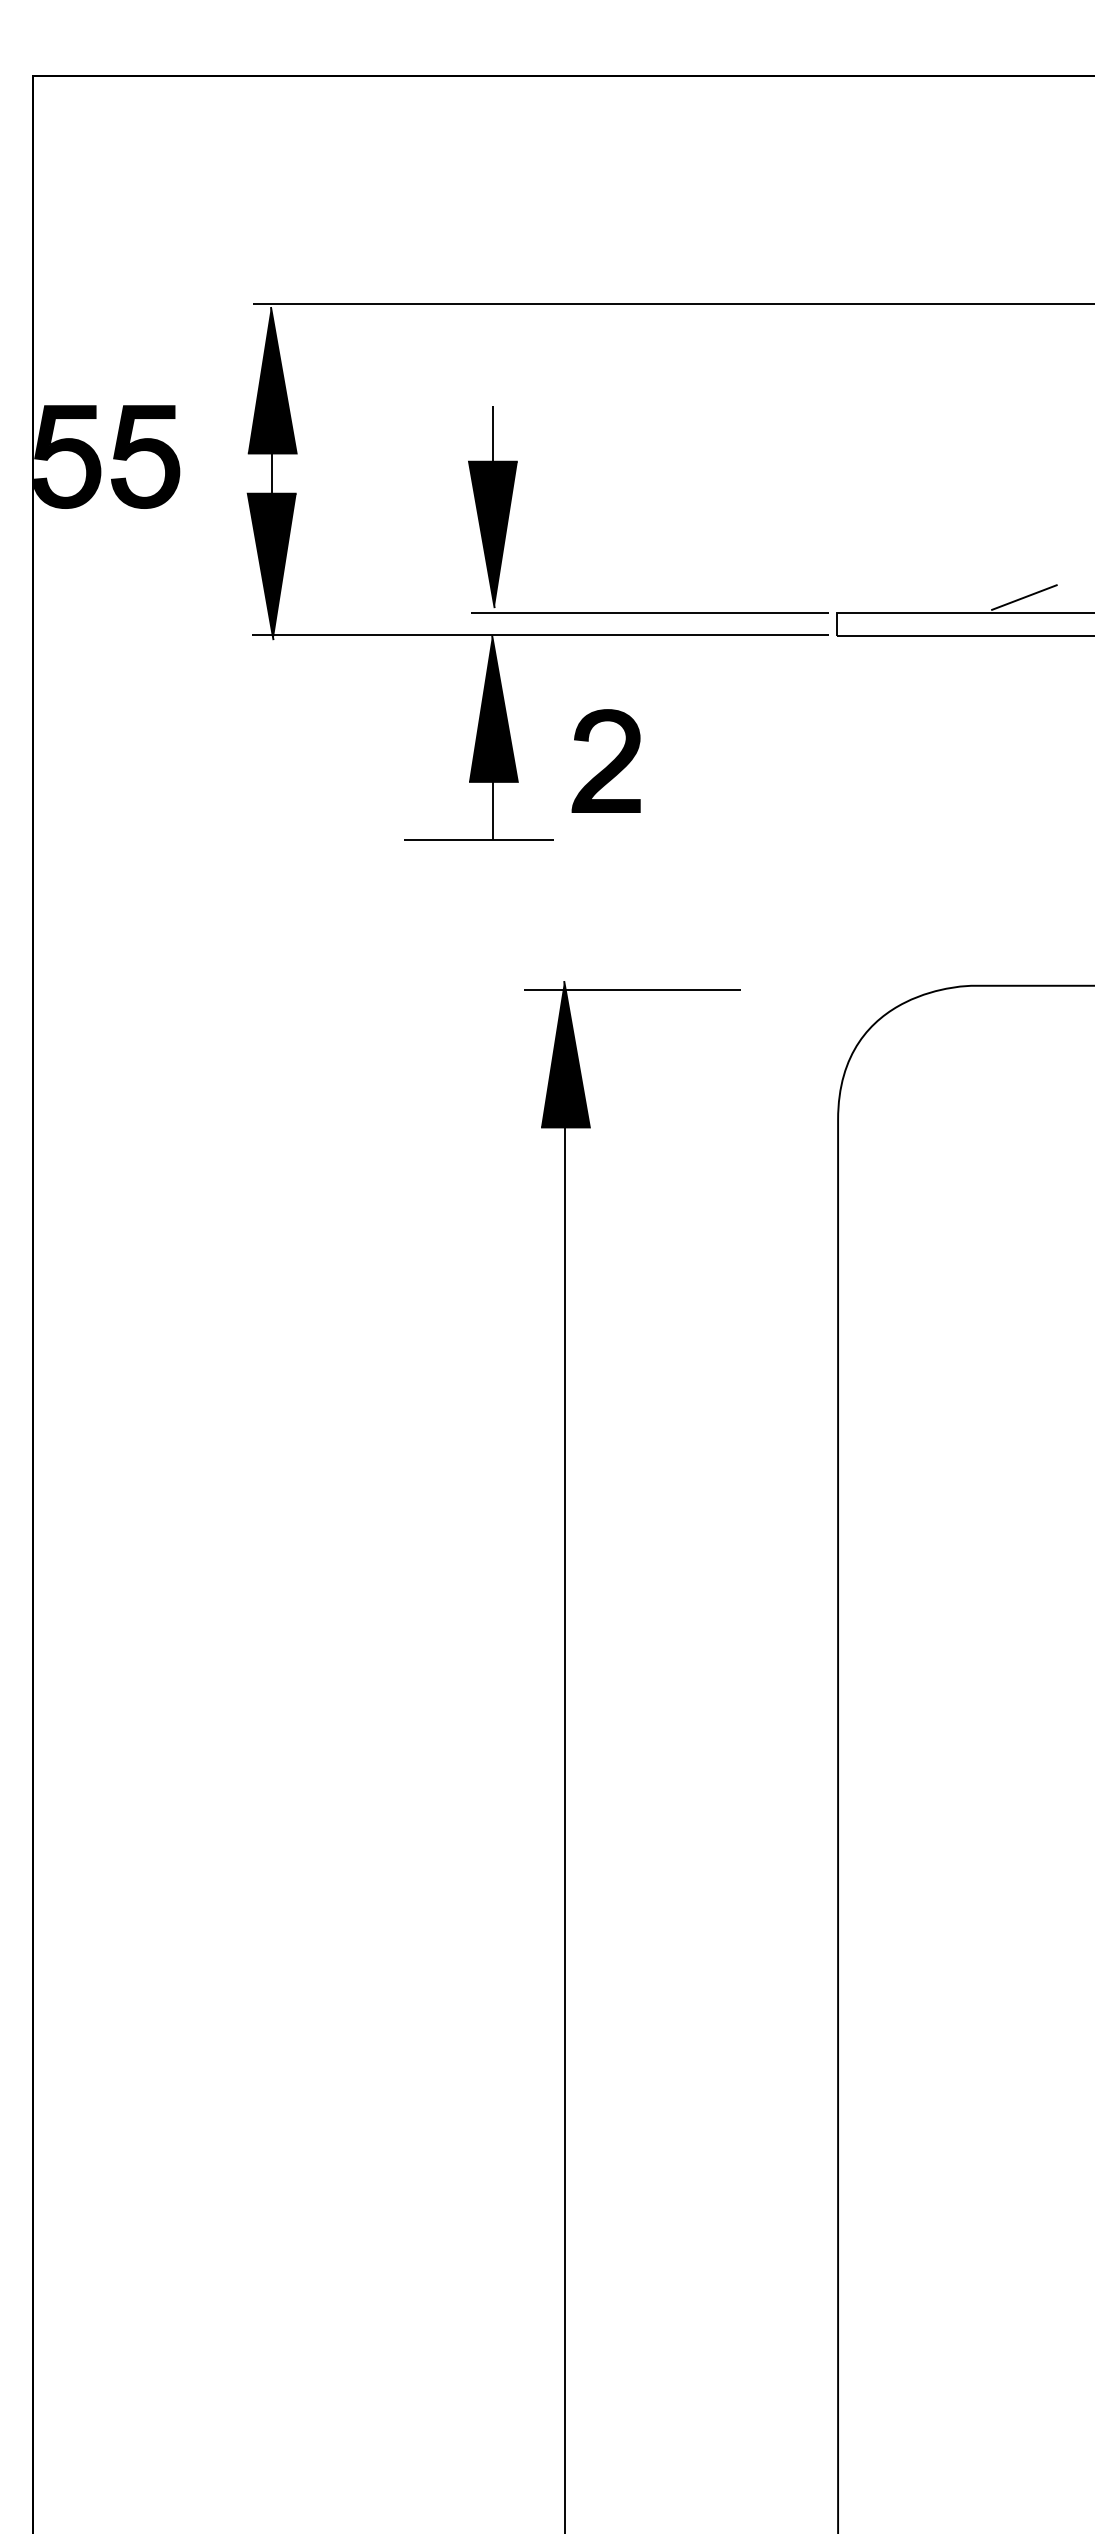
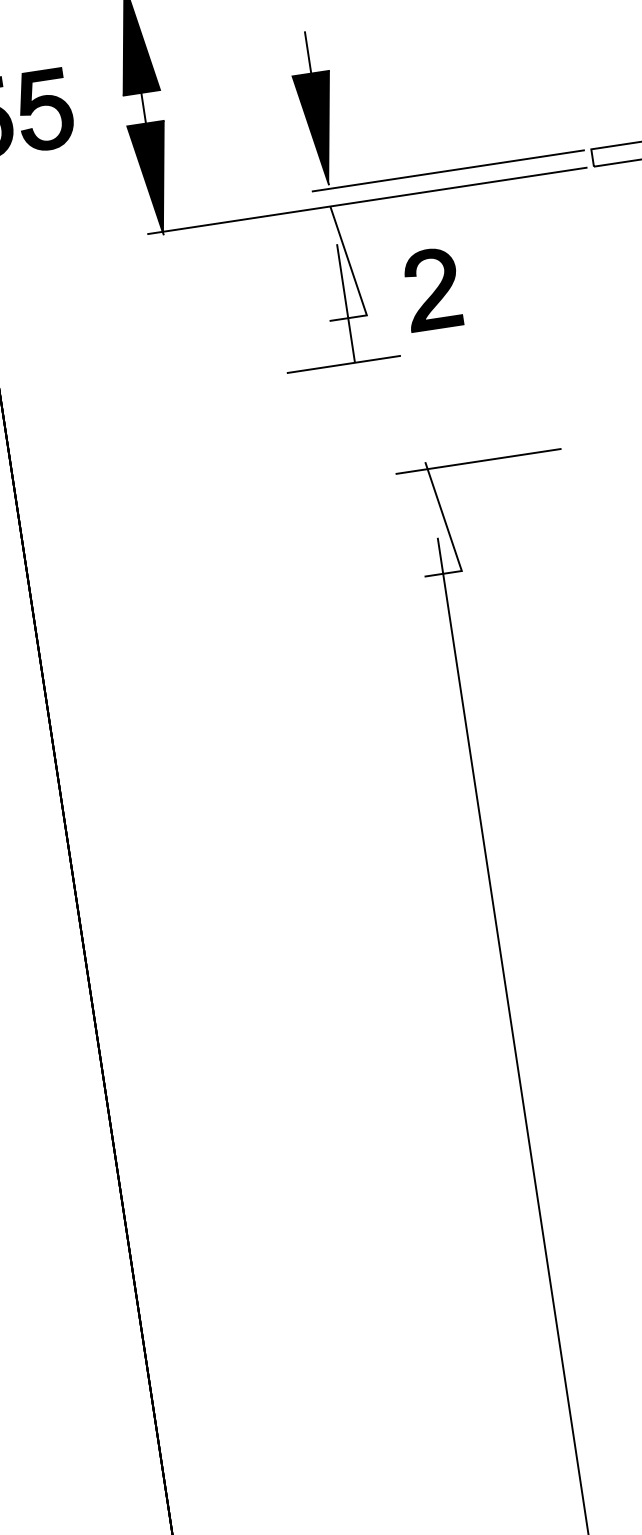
fill: (493, 708) -> (339, 262), removed
fill: (565, 1054) -> (434, 518), removed

